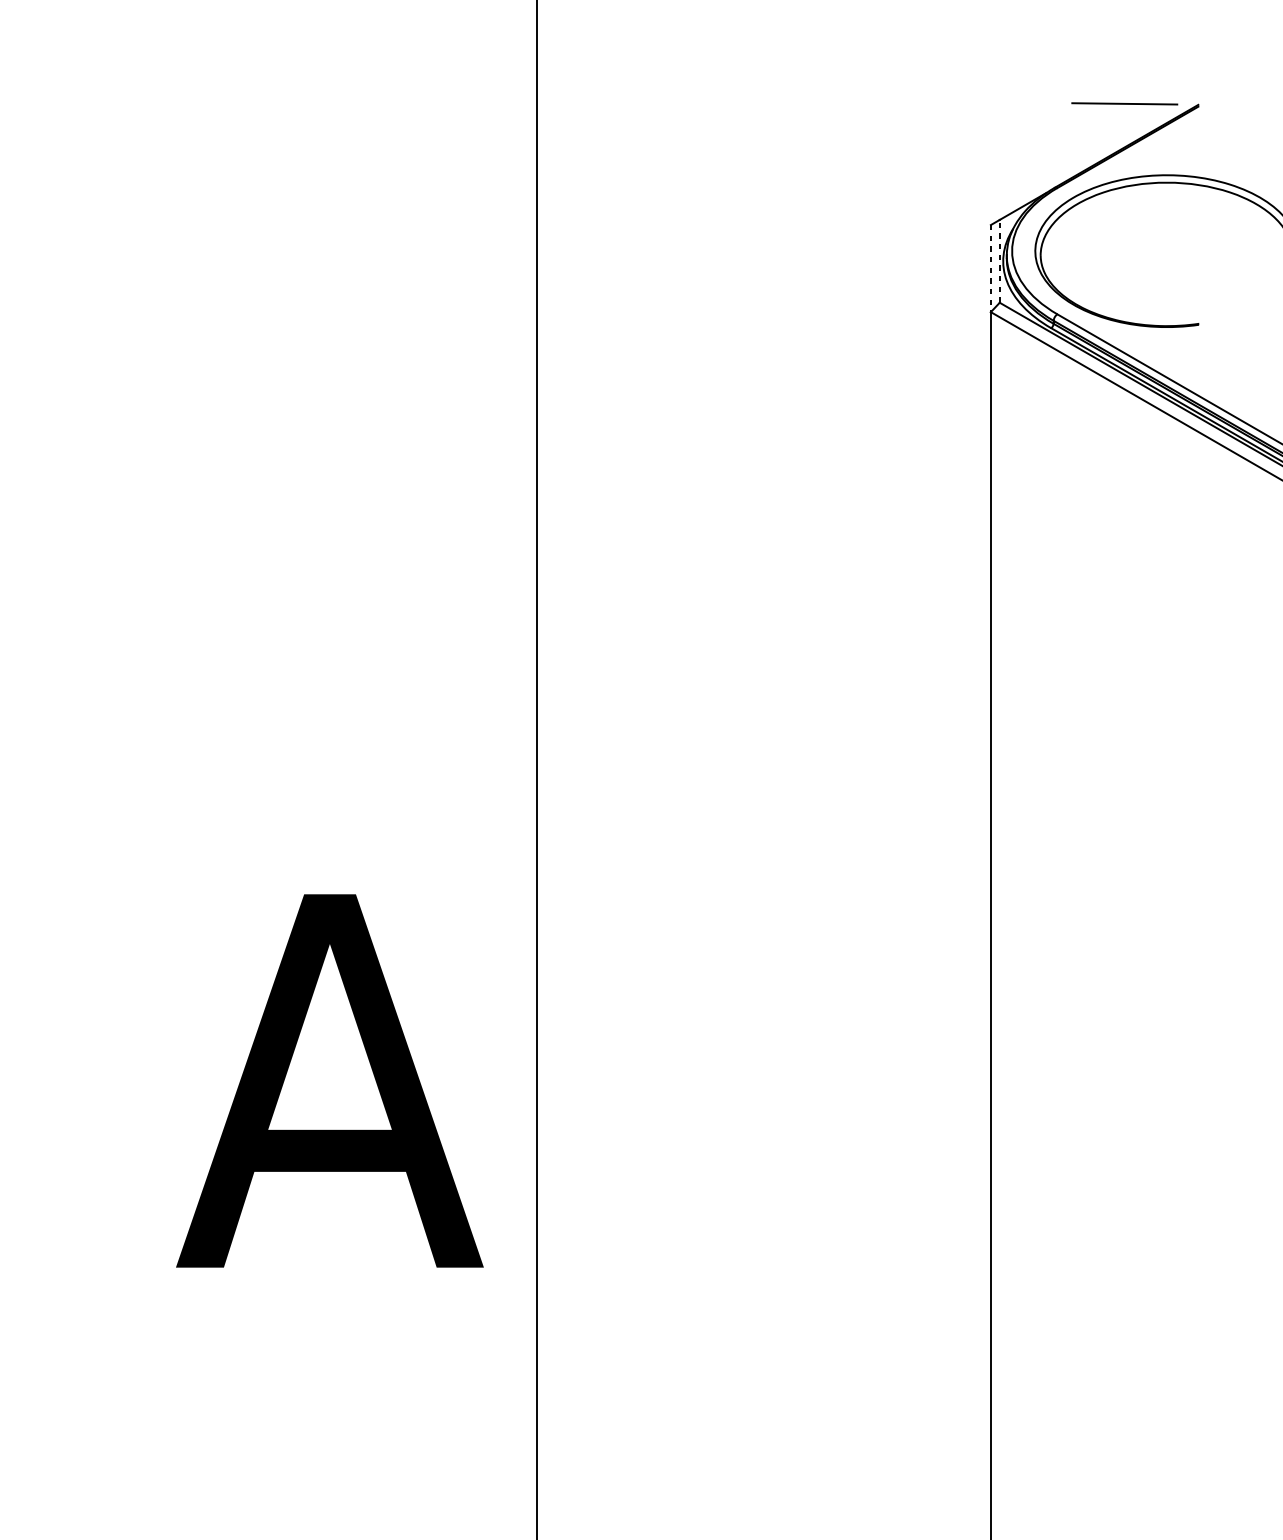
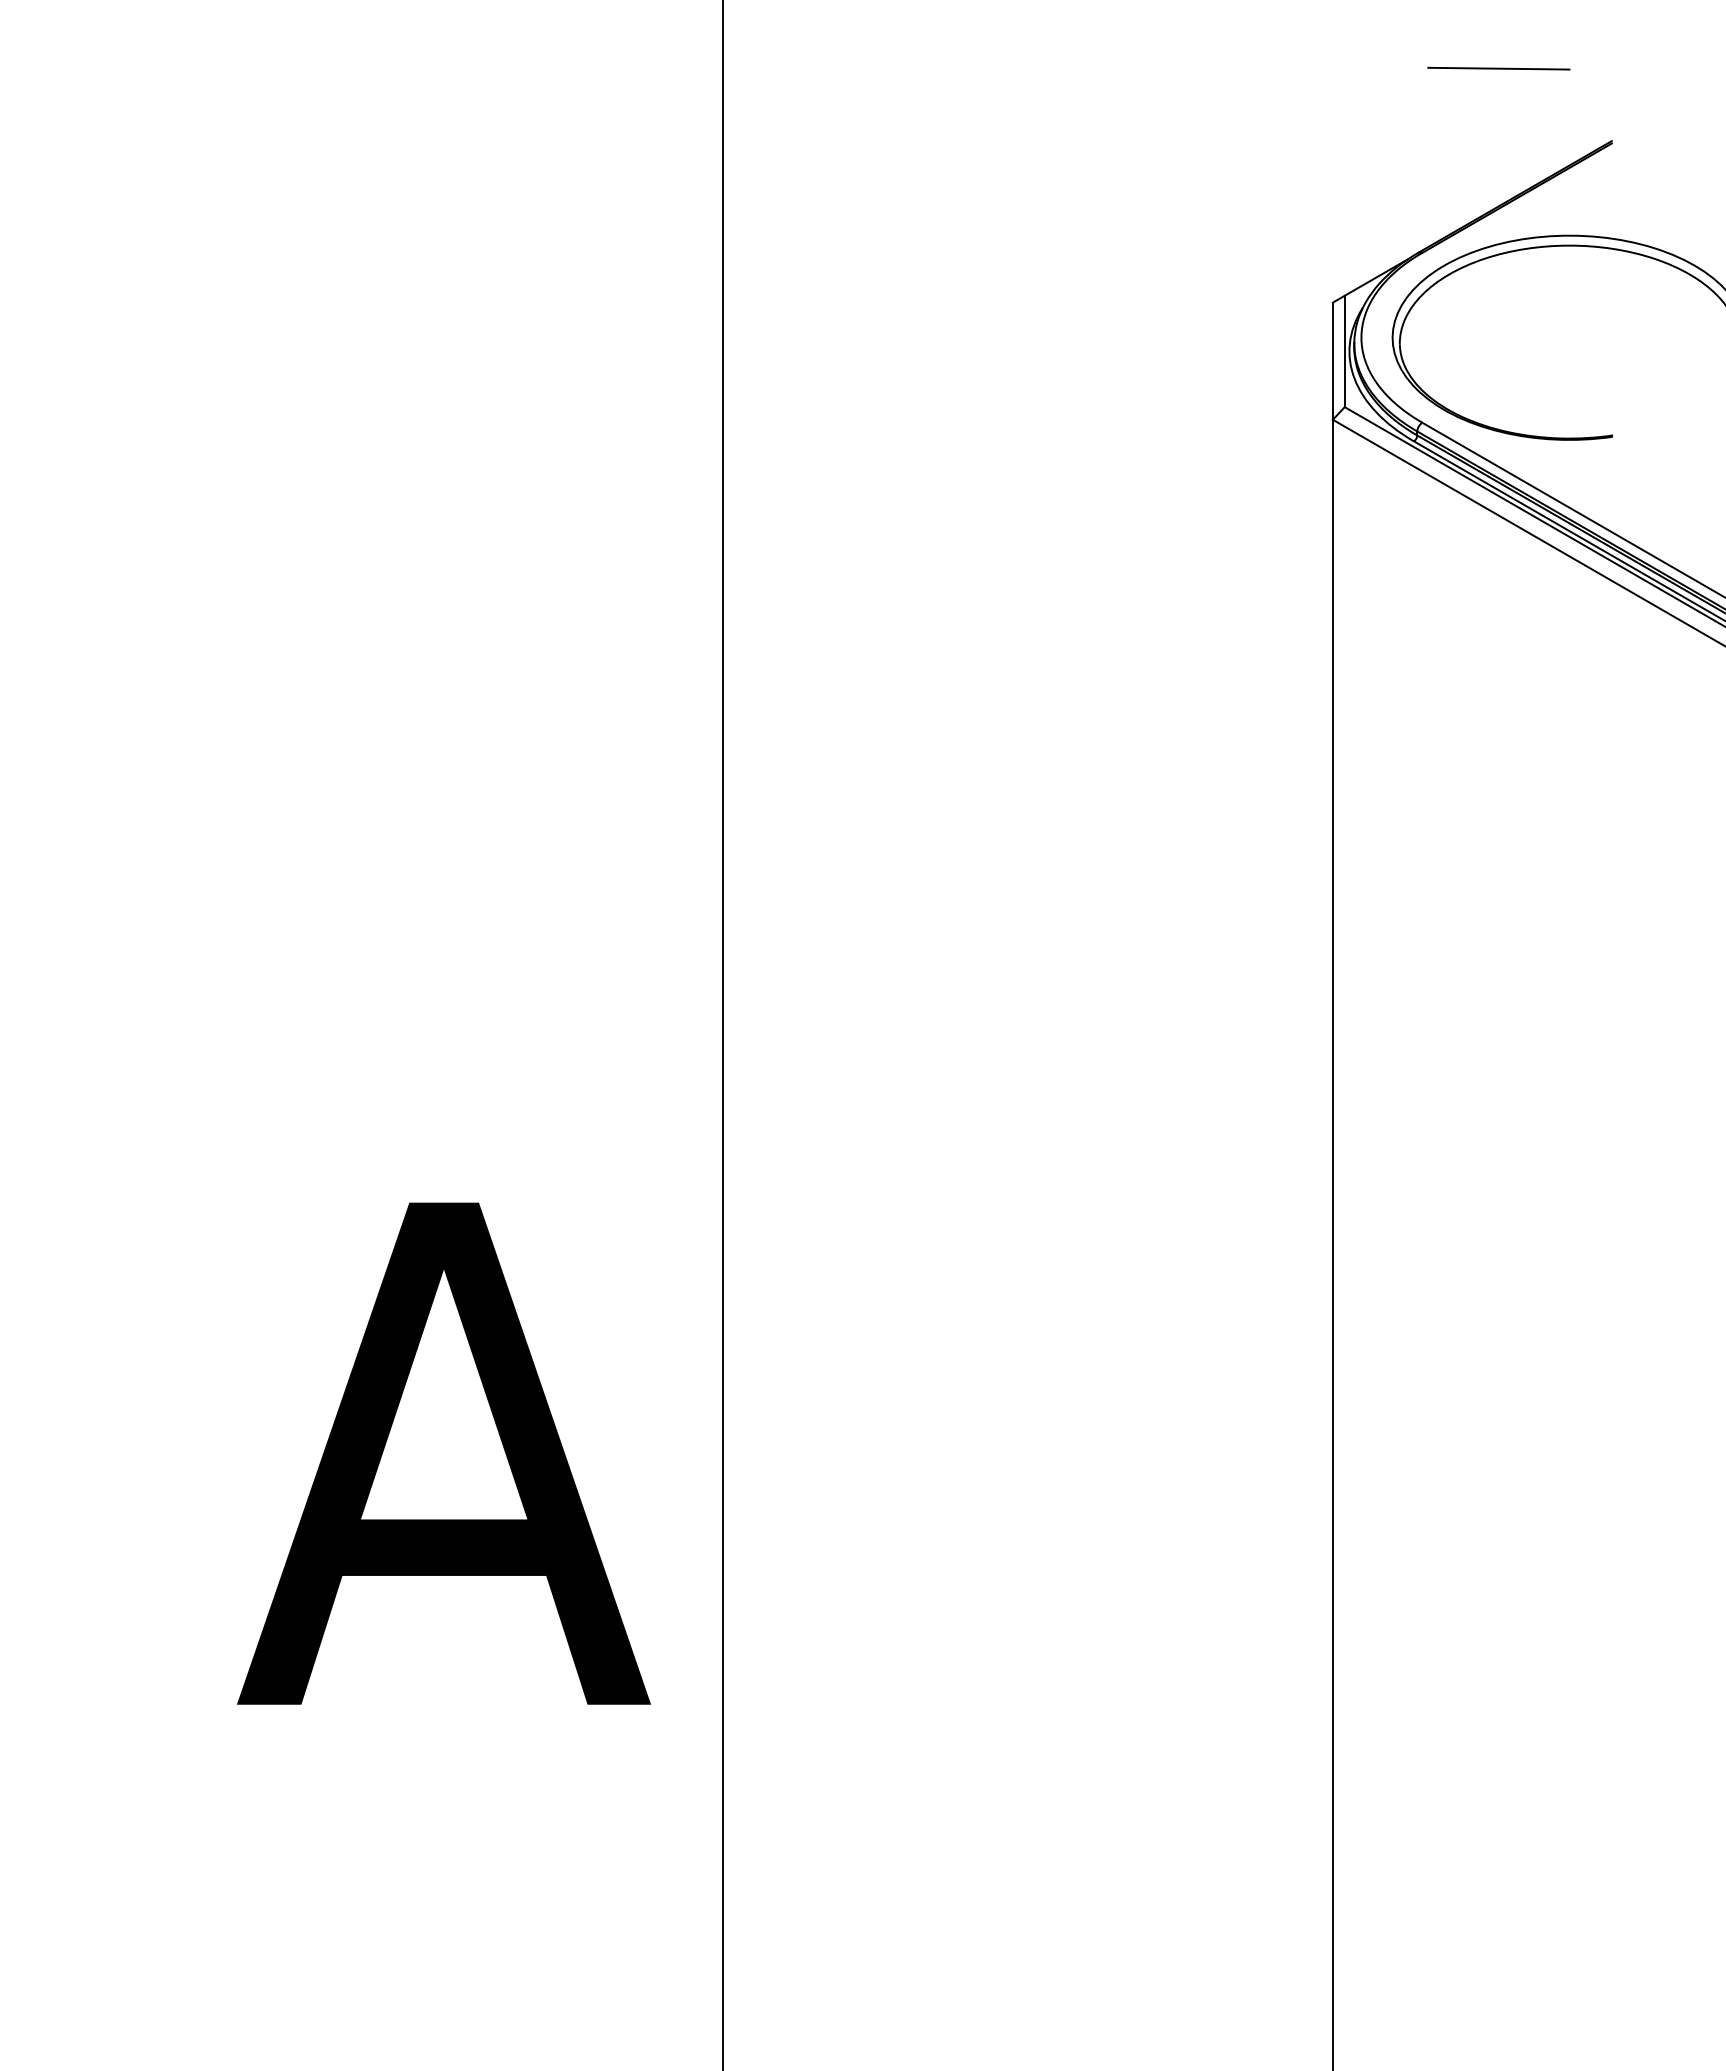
line: (1124, 103) -> (1498, 68), moved
line: (999, 261) -> (1344, 351), dashed -> solid
line: (990, 268) -> (1332, 361), dashed -> solid

